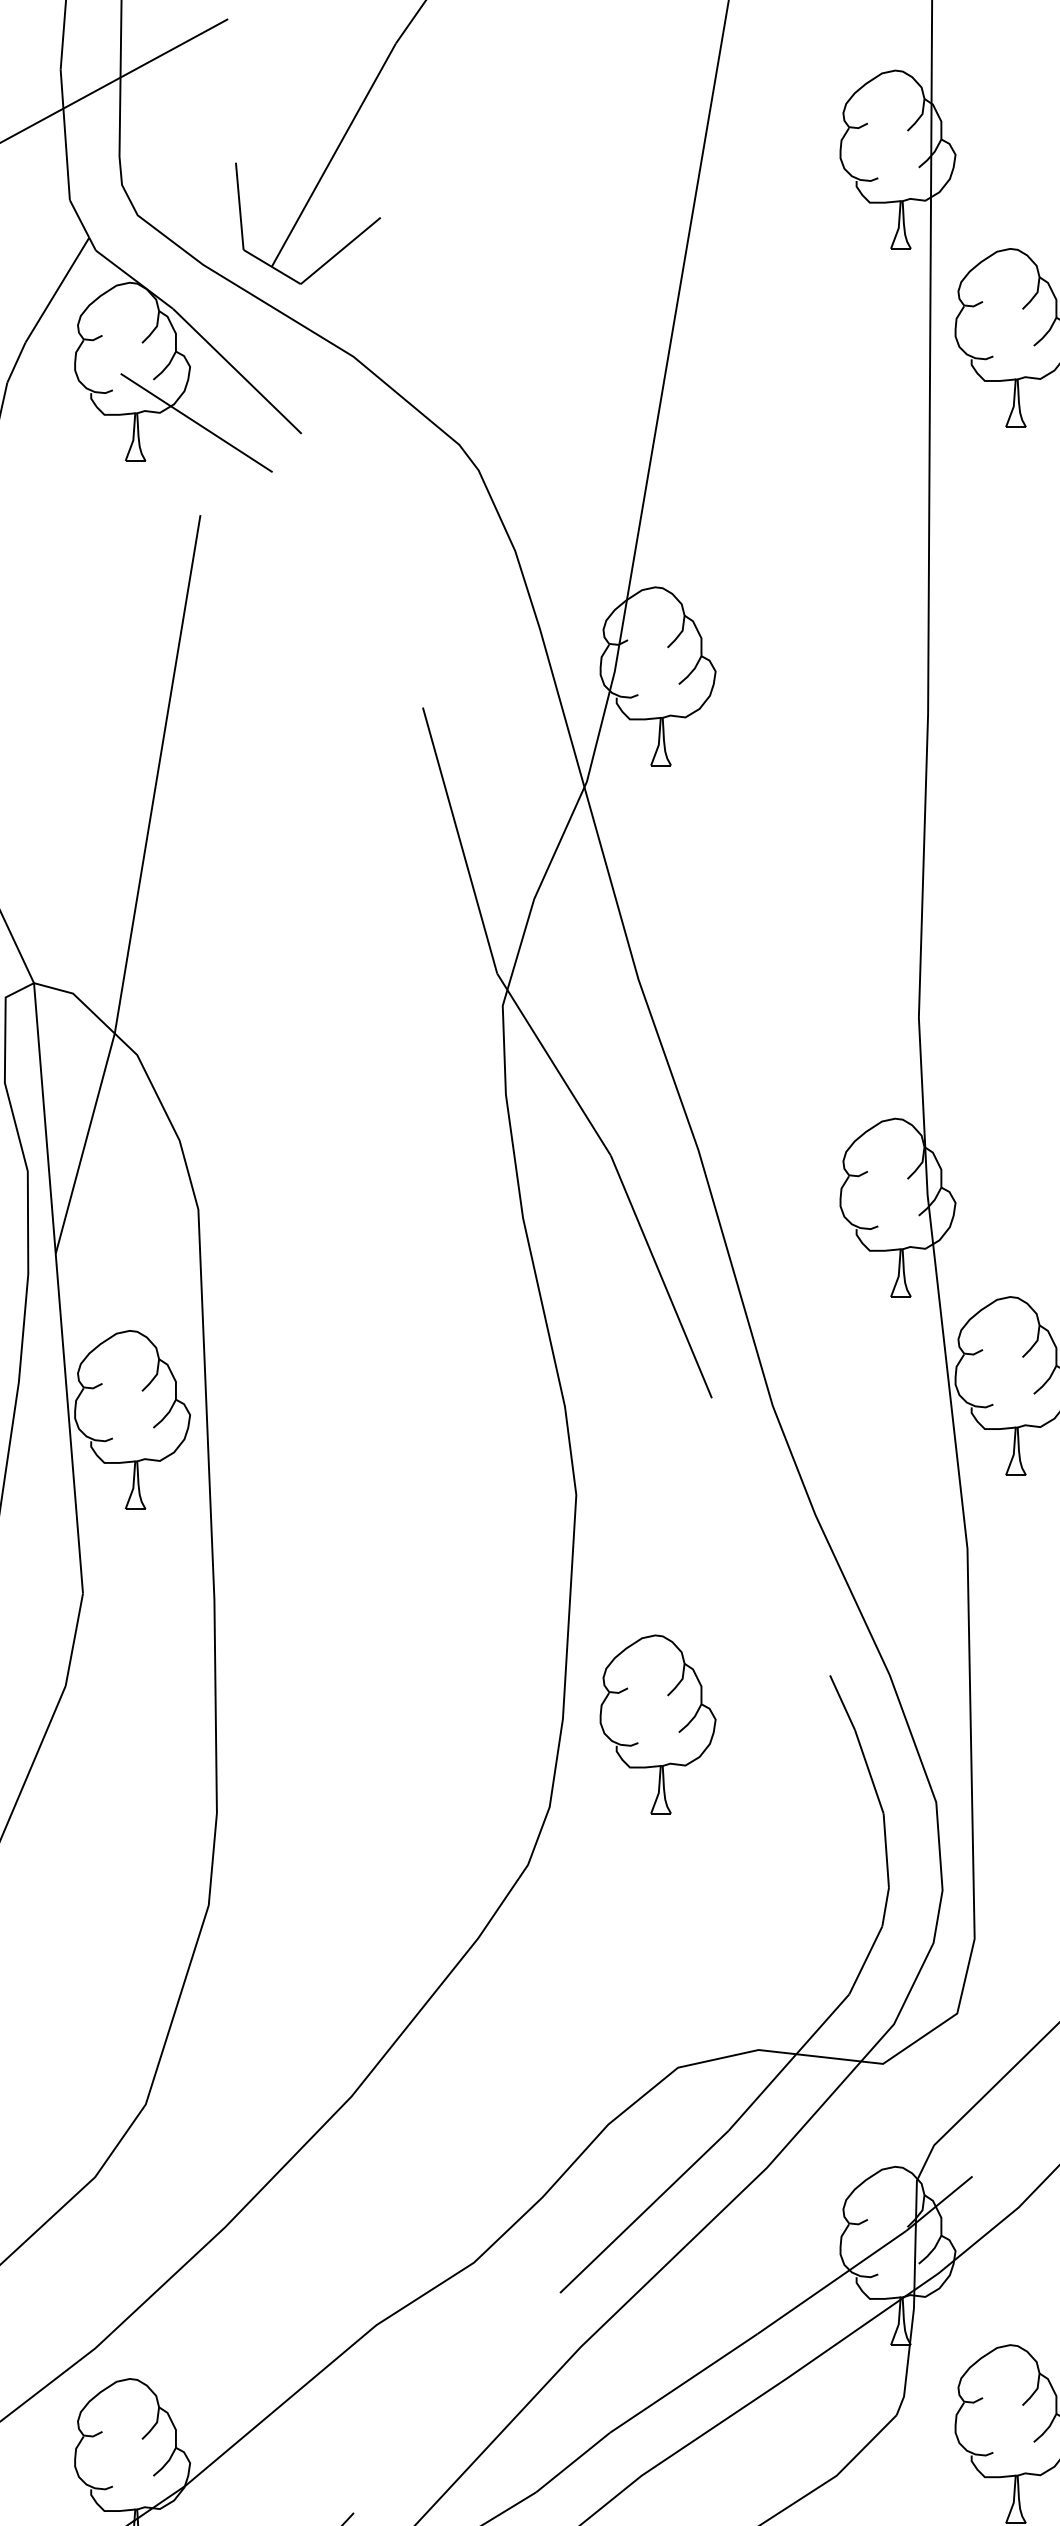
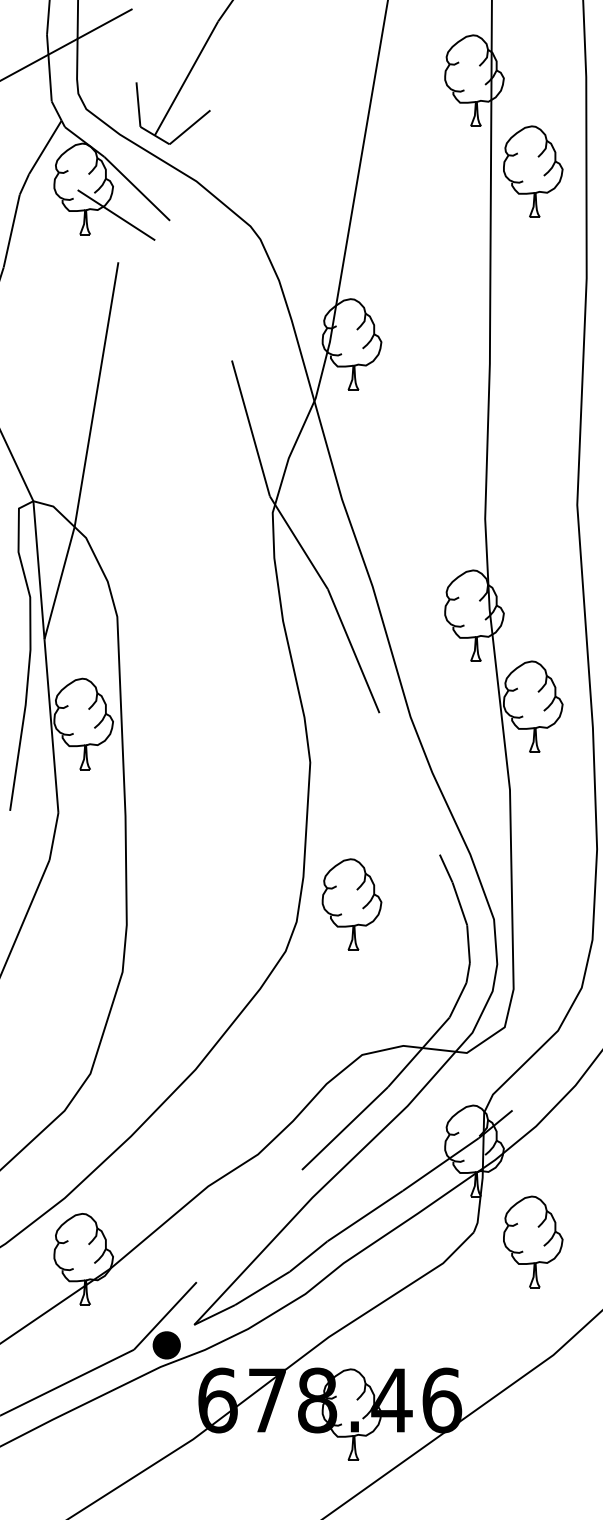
part: (657, 1724) -> (351, 904), moved

